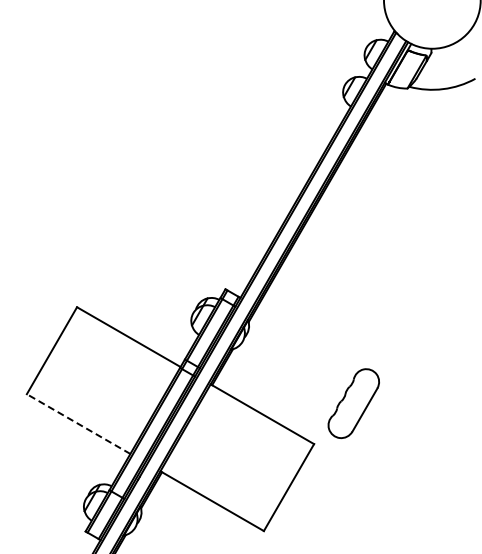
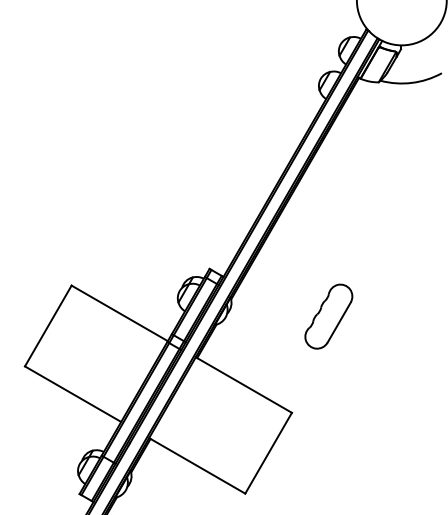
part: (353, 403) -> (328, 316), moved
line: (78, 424) -> (72, 394), dashed -> solid

